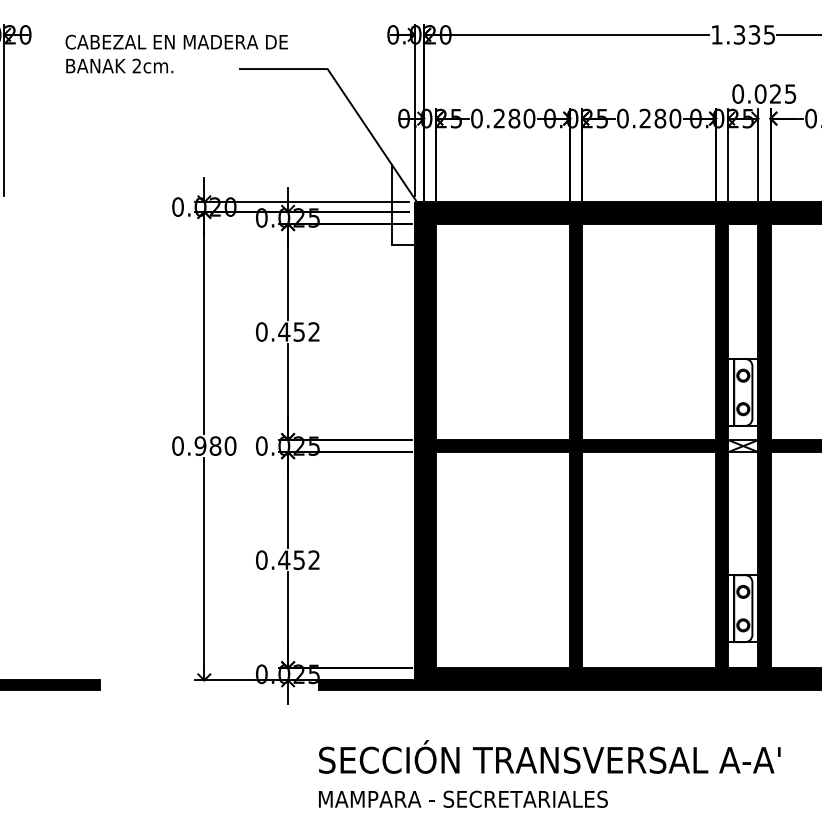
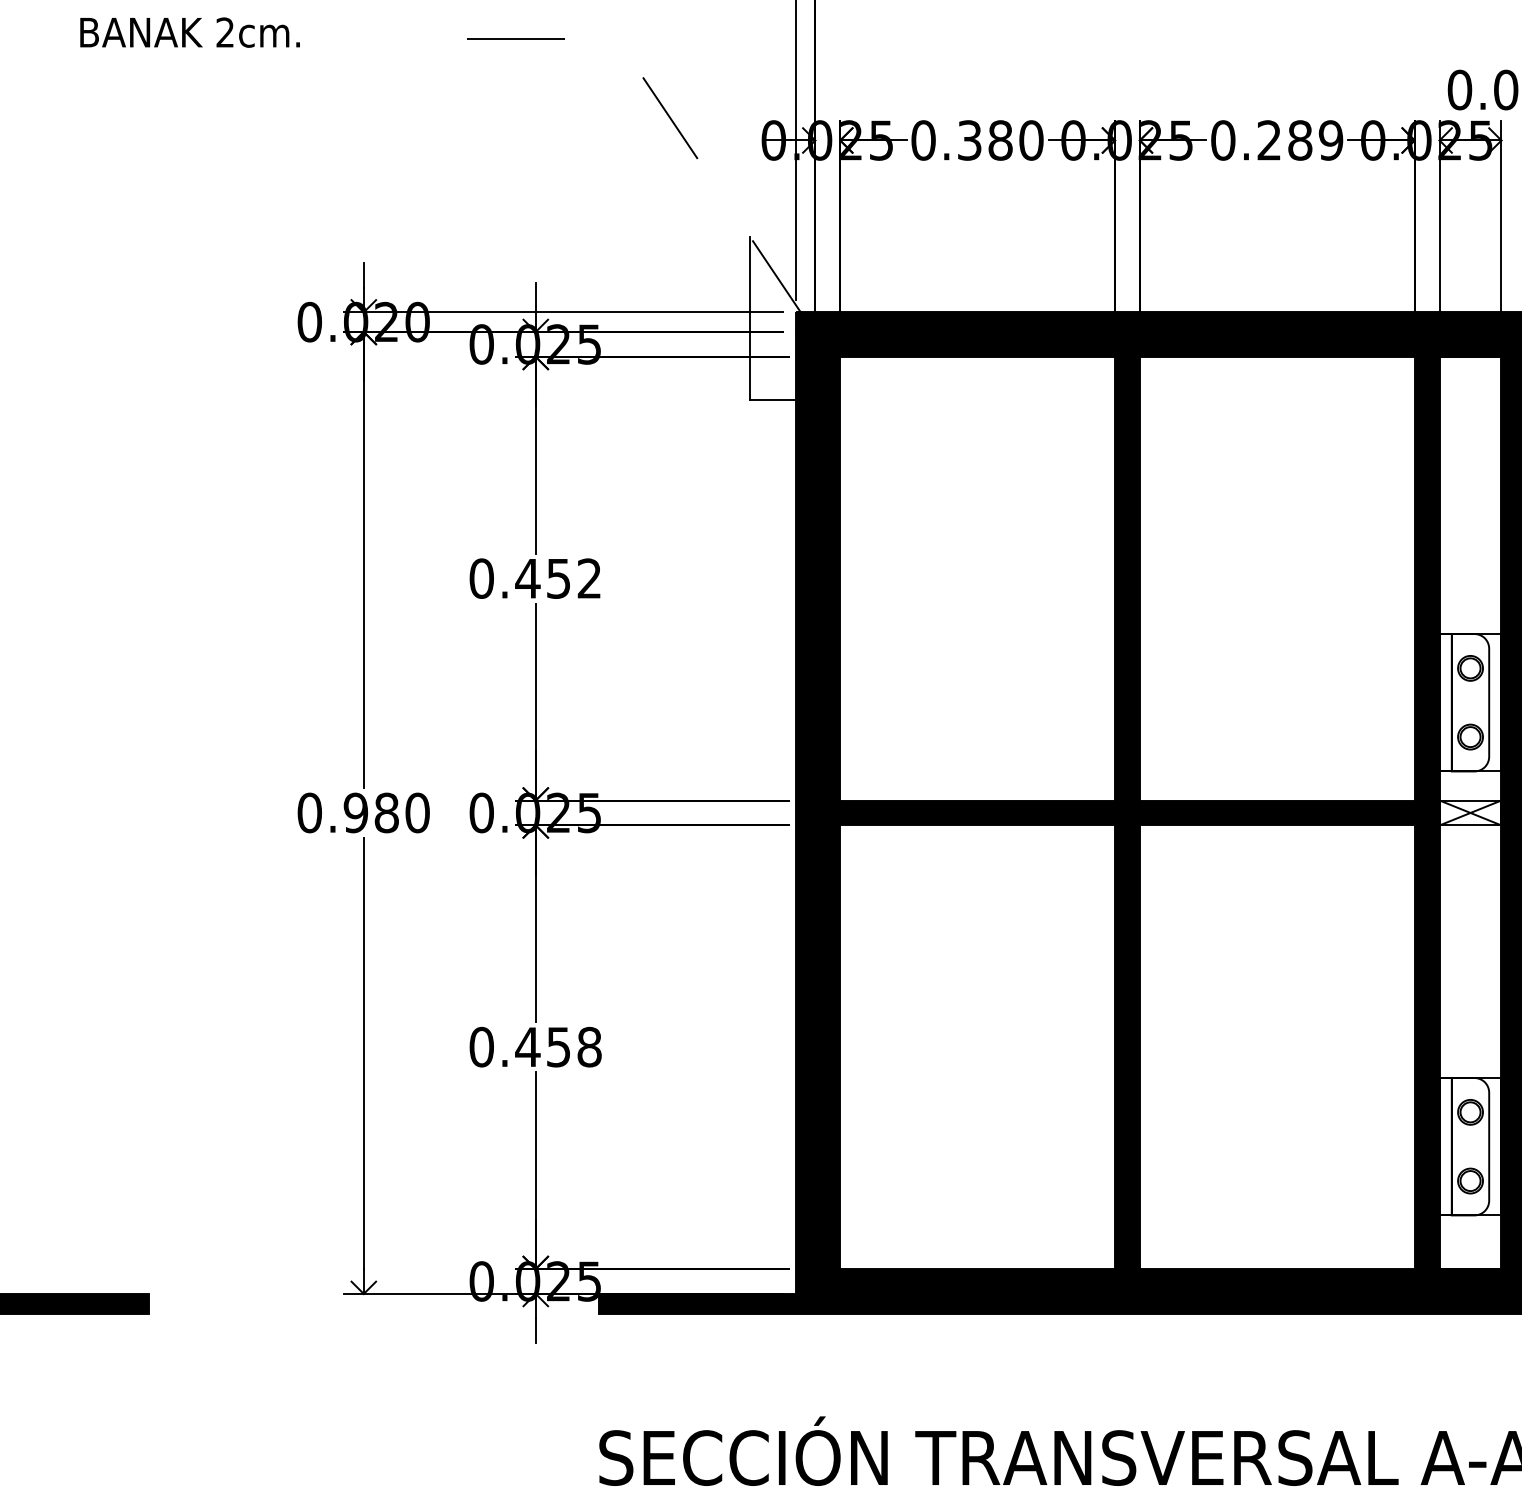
line: (348, 100) -> (659, 103), solid -> dashed
text: (499, 118) -> (969, 140), 0.280 -> 0.380
text: (675, 118) -> (1331, 140), 0.280 -> 0.289
text: (314, 560) -> (589, 1047), 0.452 -> 0.458

